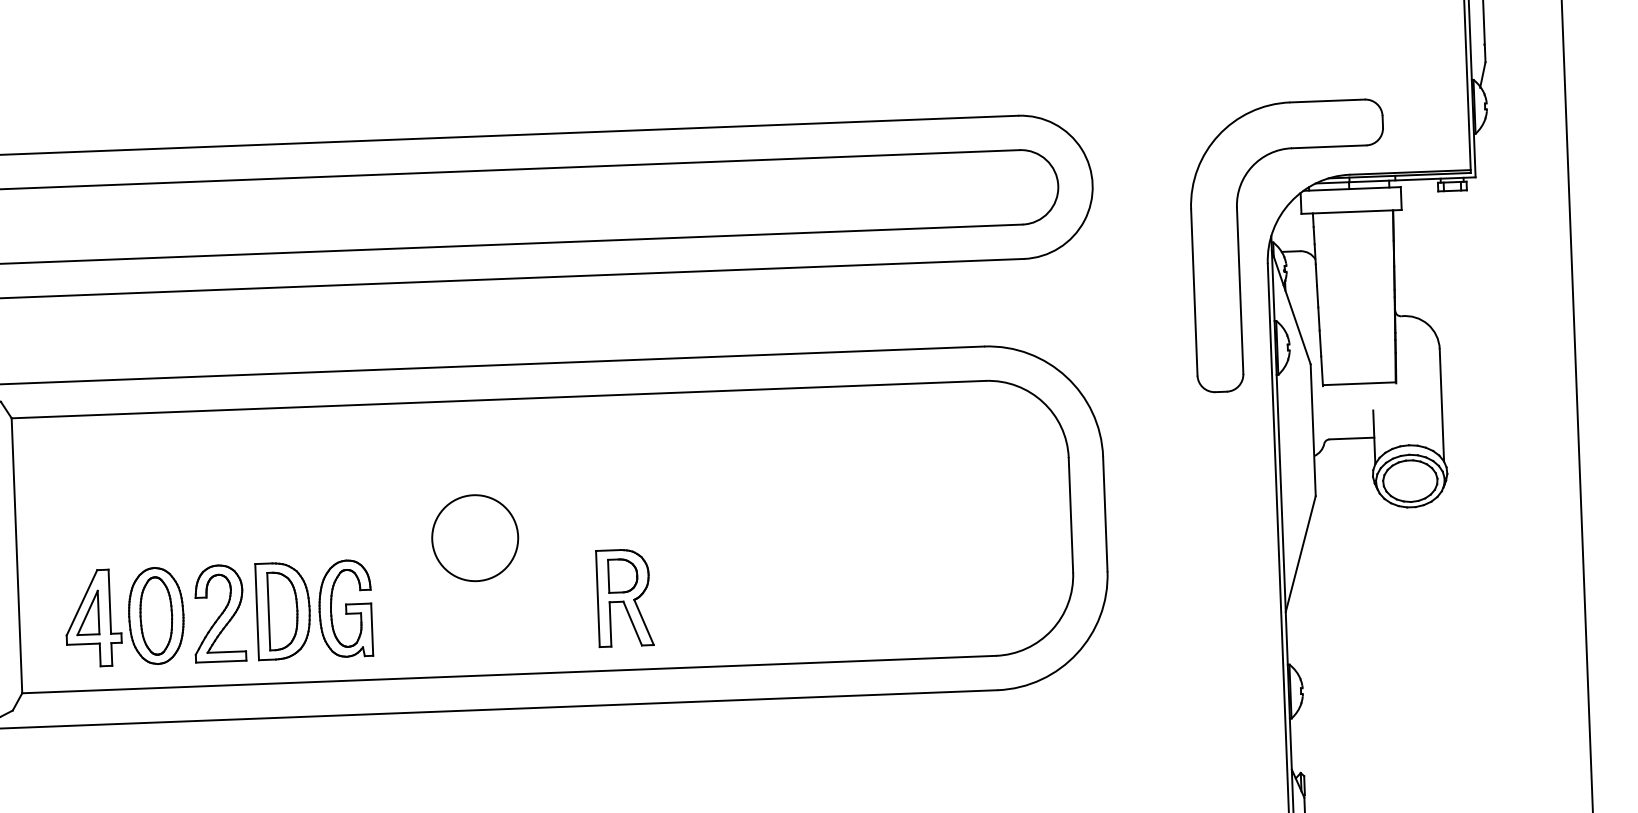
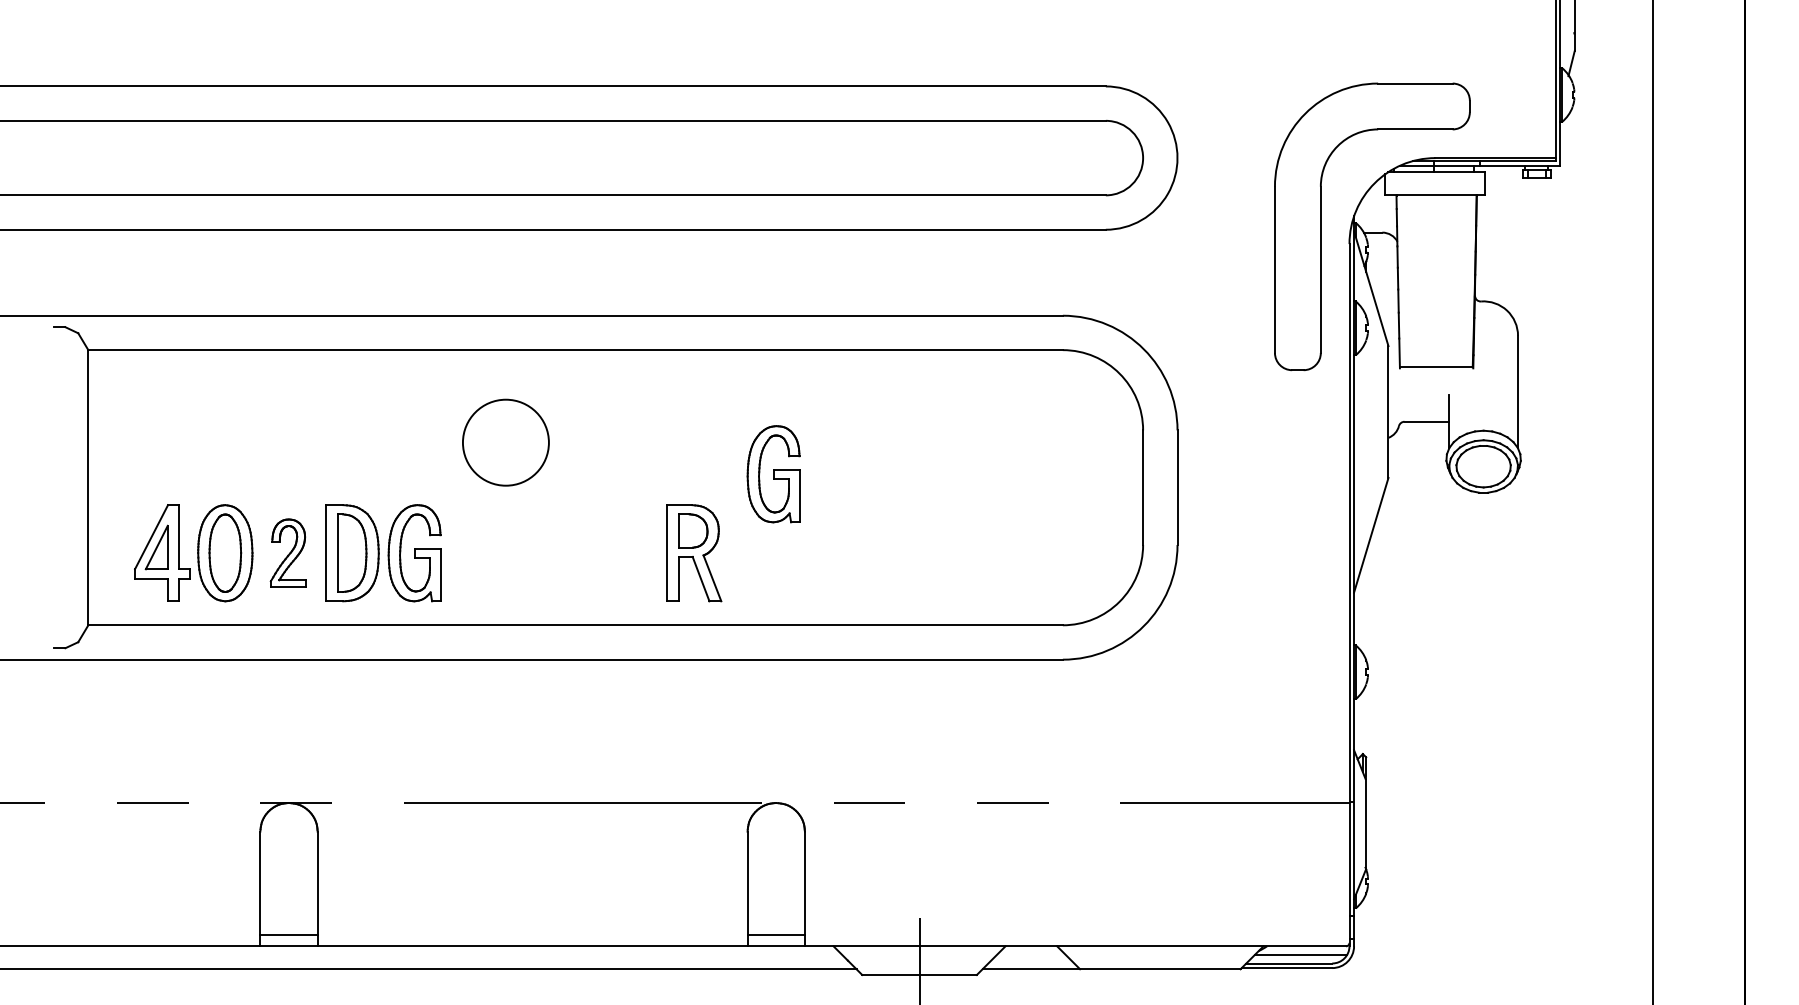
part: (701, 516) -> (773, 474), added
circle: (474, 537) -> (505, 442), moved
part: (219, 612) -> (288, 552), size x0.7

